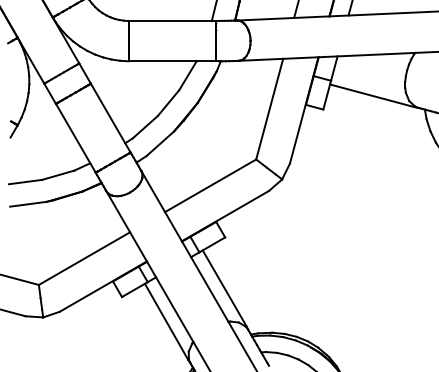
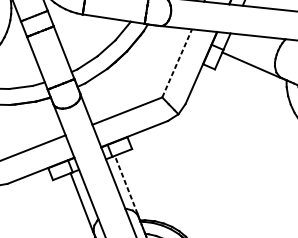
line: (269, 108) -> (177, 62), solid -> dashed
line: (224, 288) -> (126, 185), solid -> dashed

